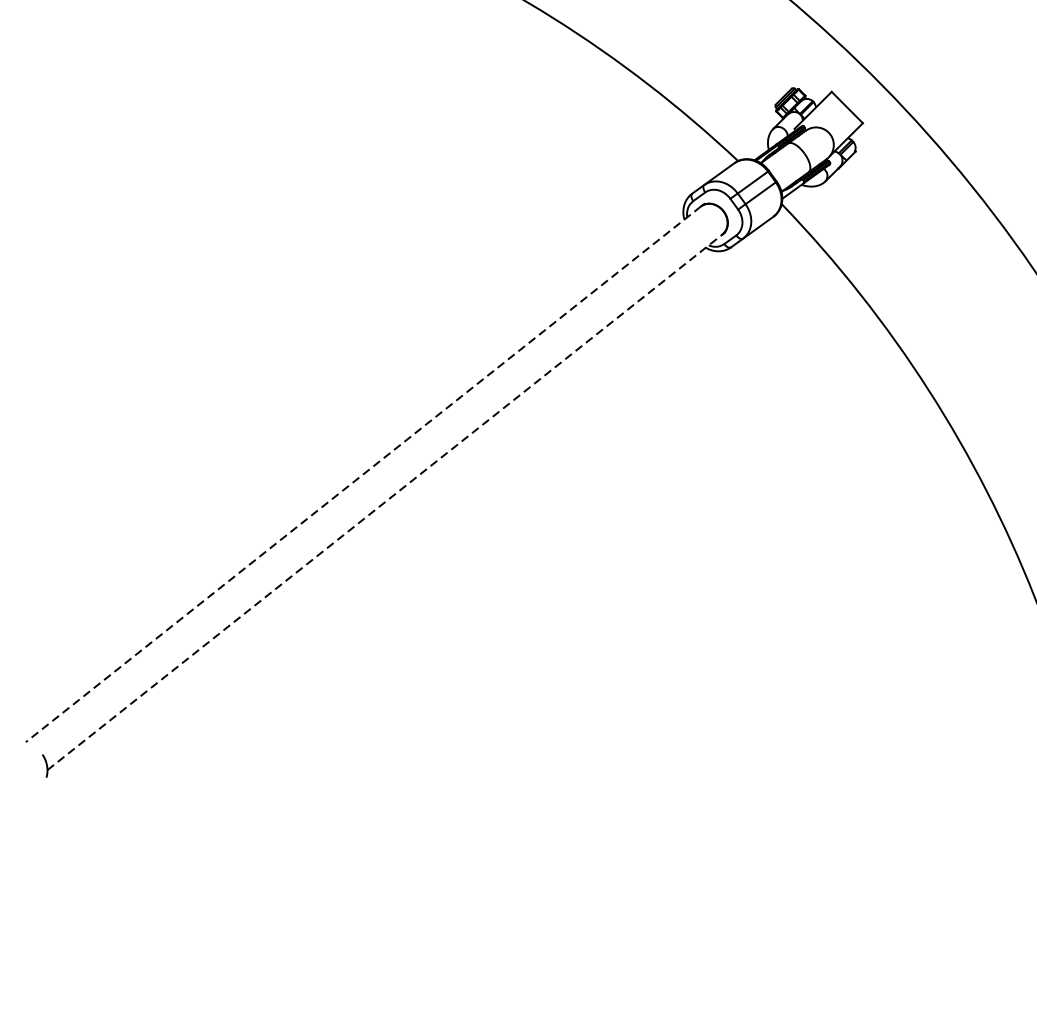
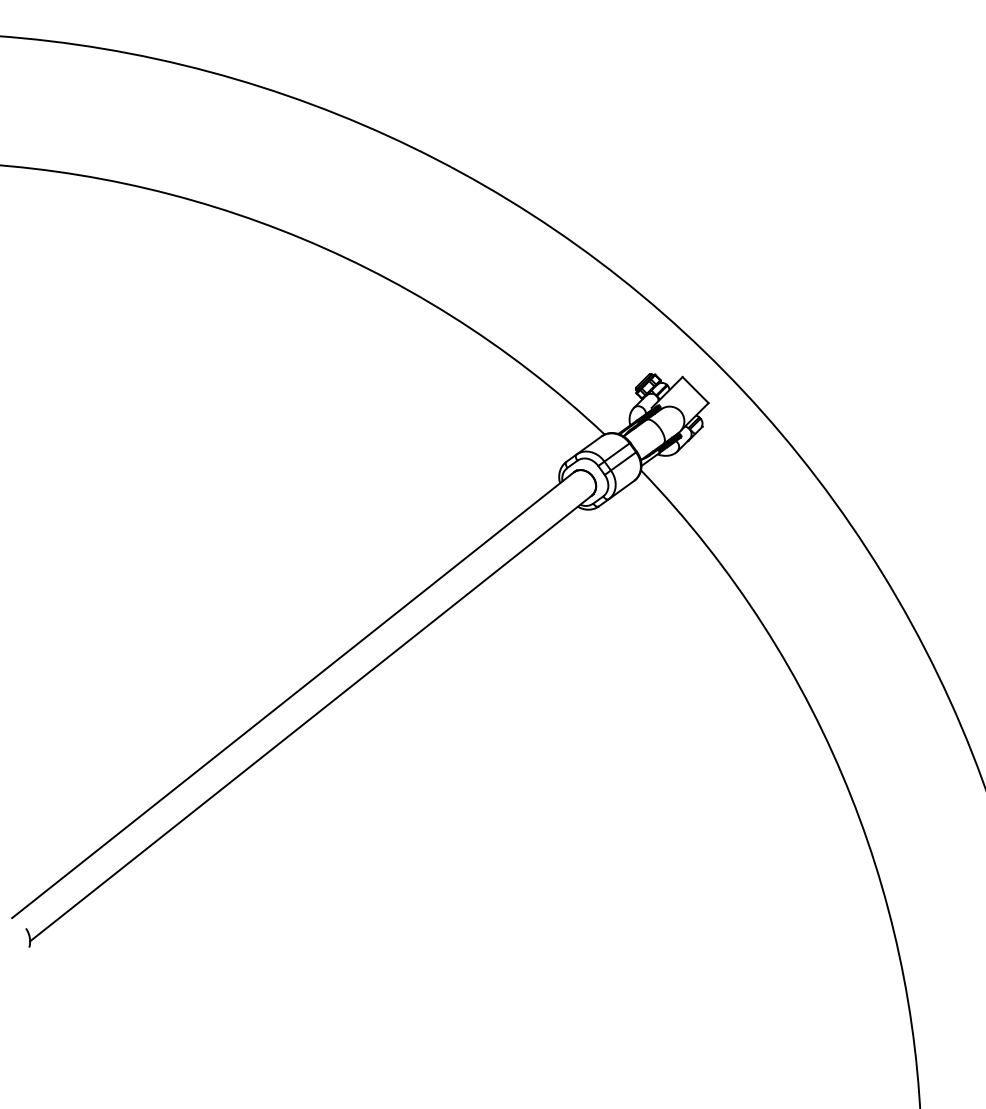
line: (364, 474) -> (293, 695), dashed -> solid
line: (385, 502) -> (311, 718), dashed -> solid

